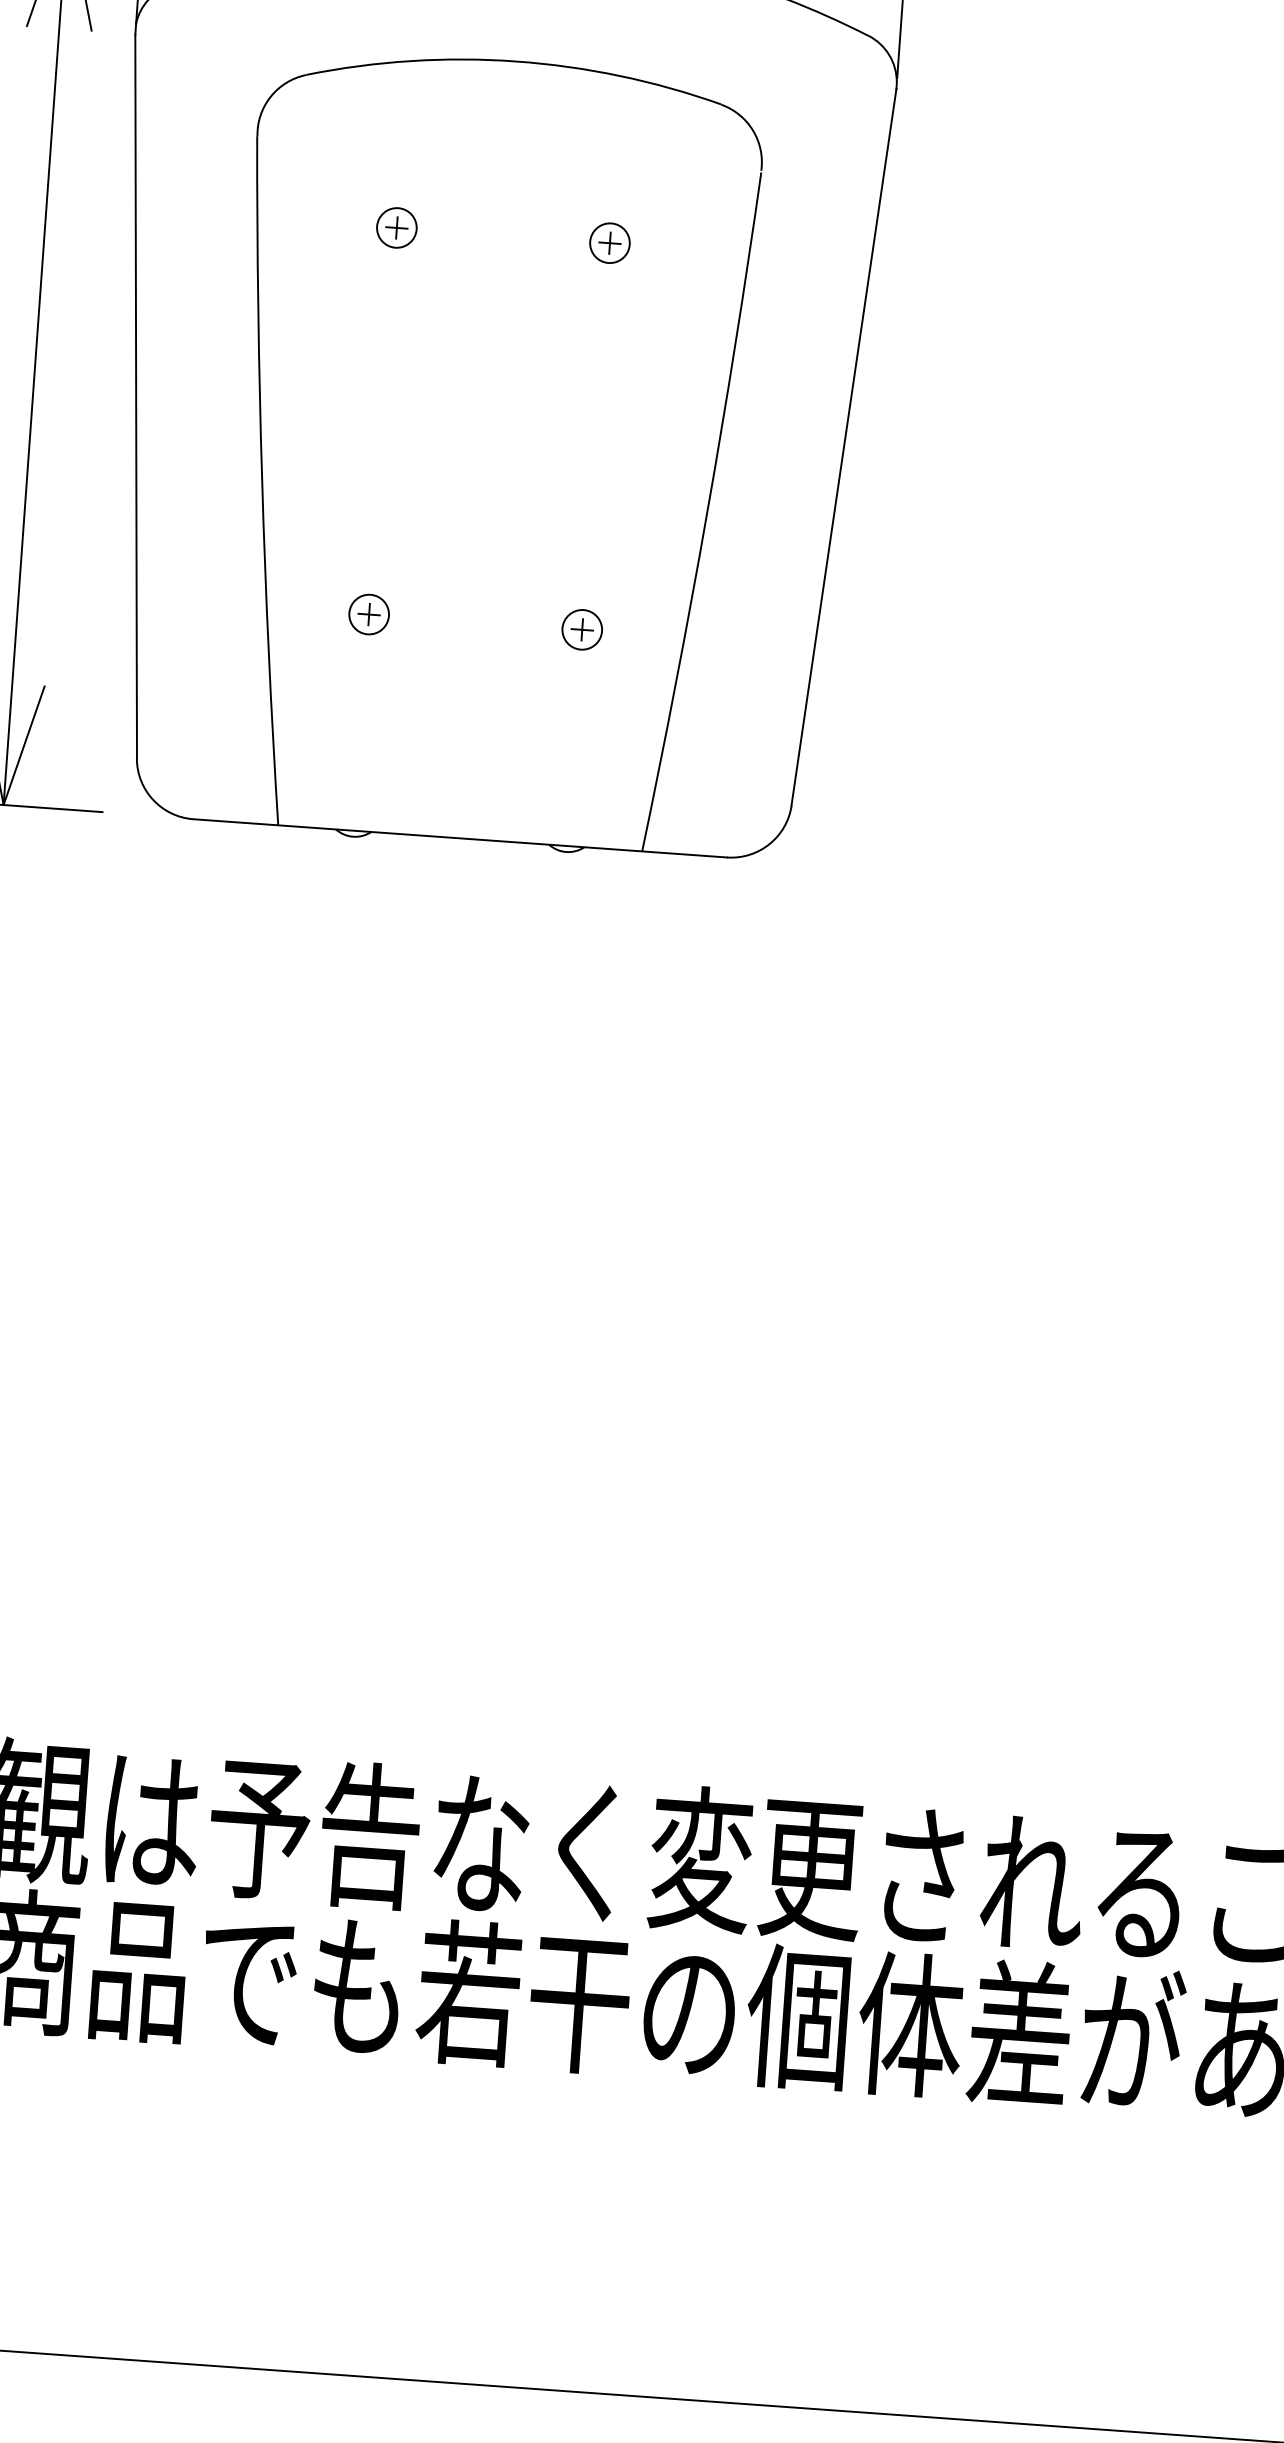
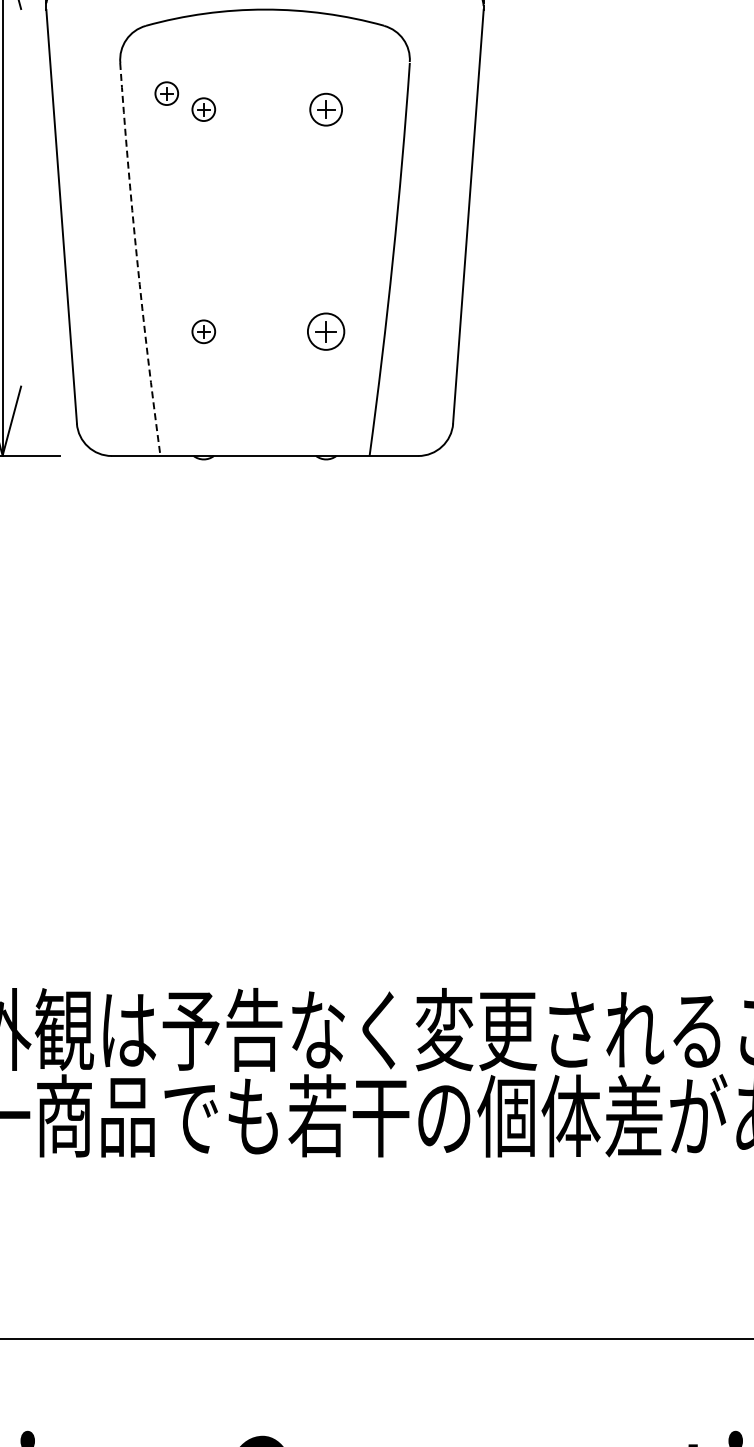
part: (333, 195) -> (166, 93), added
part: (610, 242) -> (326, 109), size x1.4
arc: (262, 480) -> (137, 259), solid -> dashed
part: (582, 629) -> (326, 331), size x1.6

